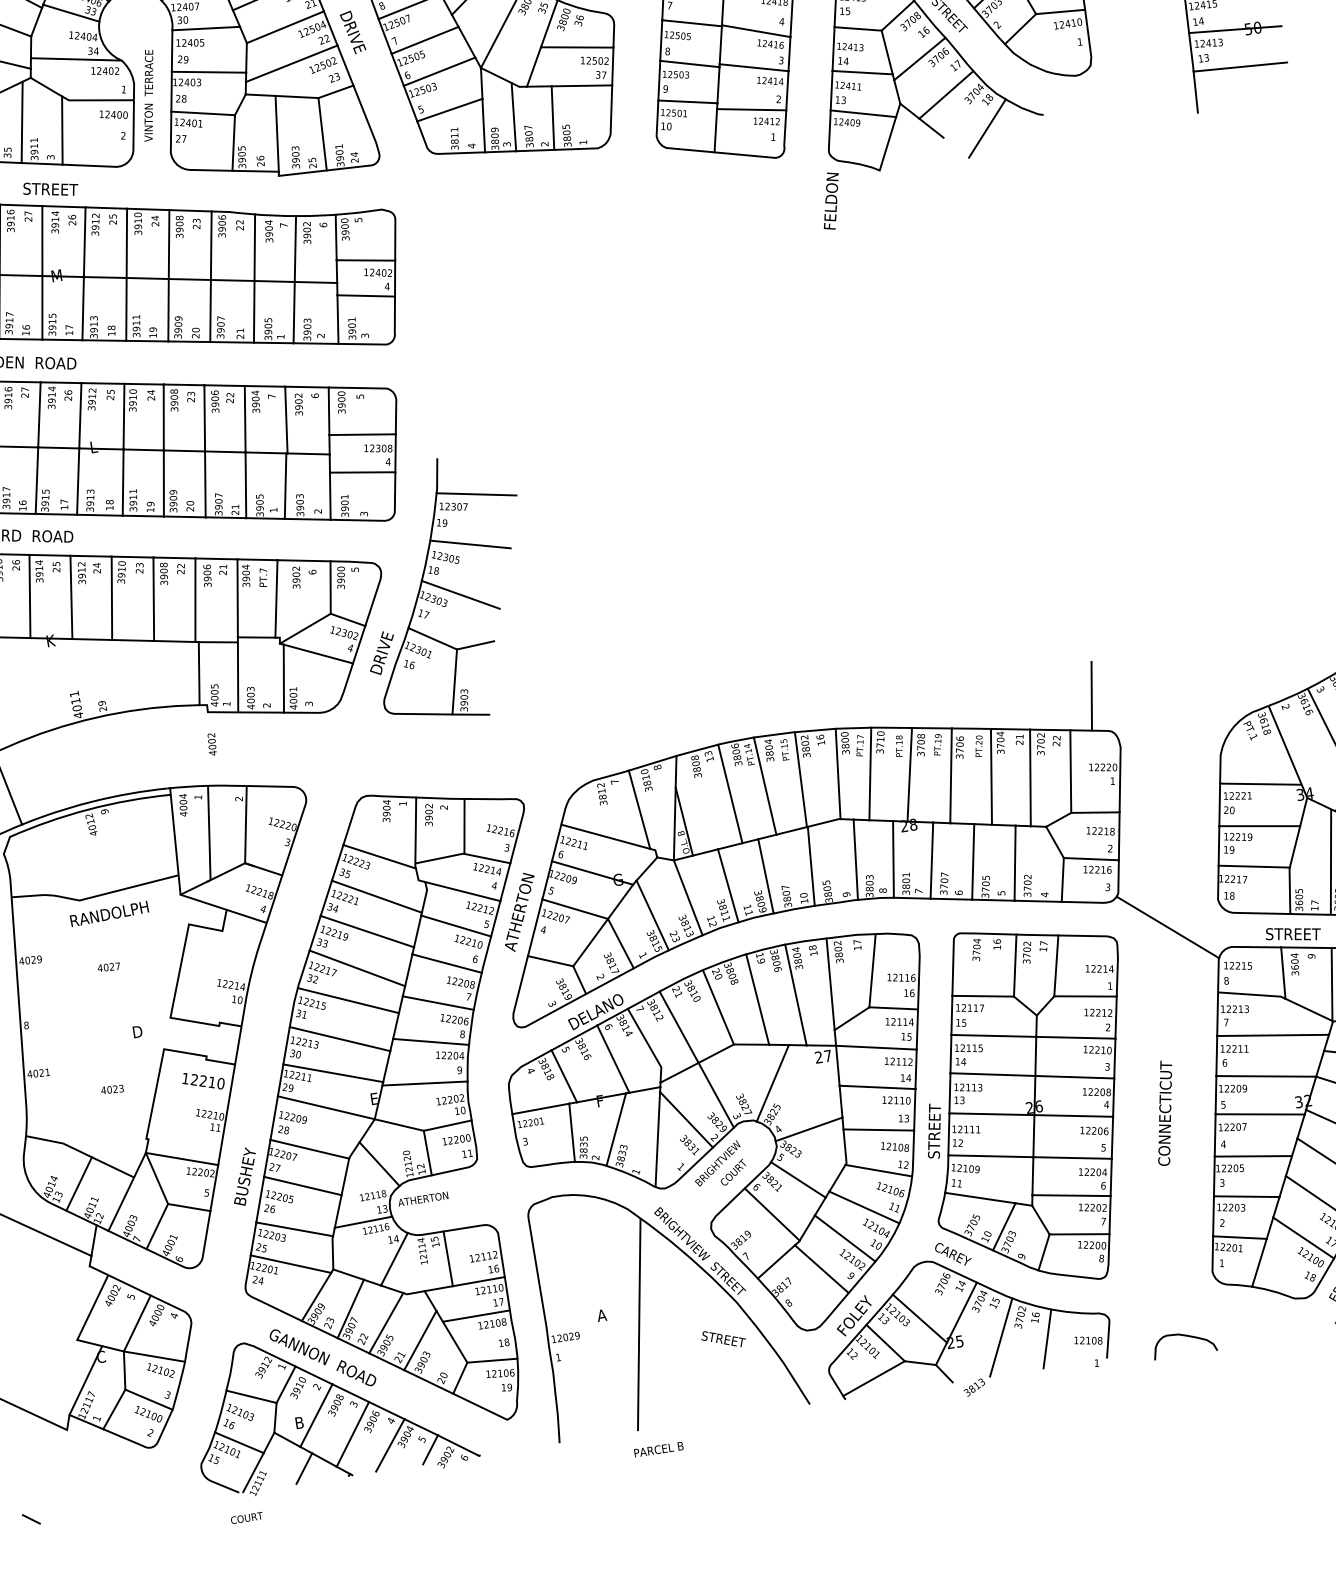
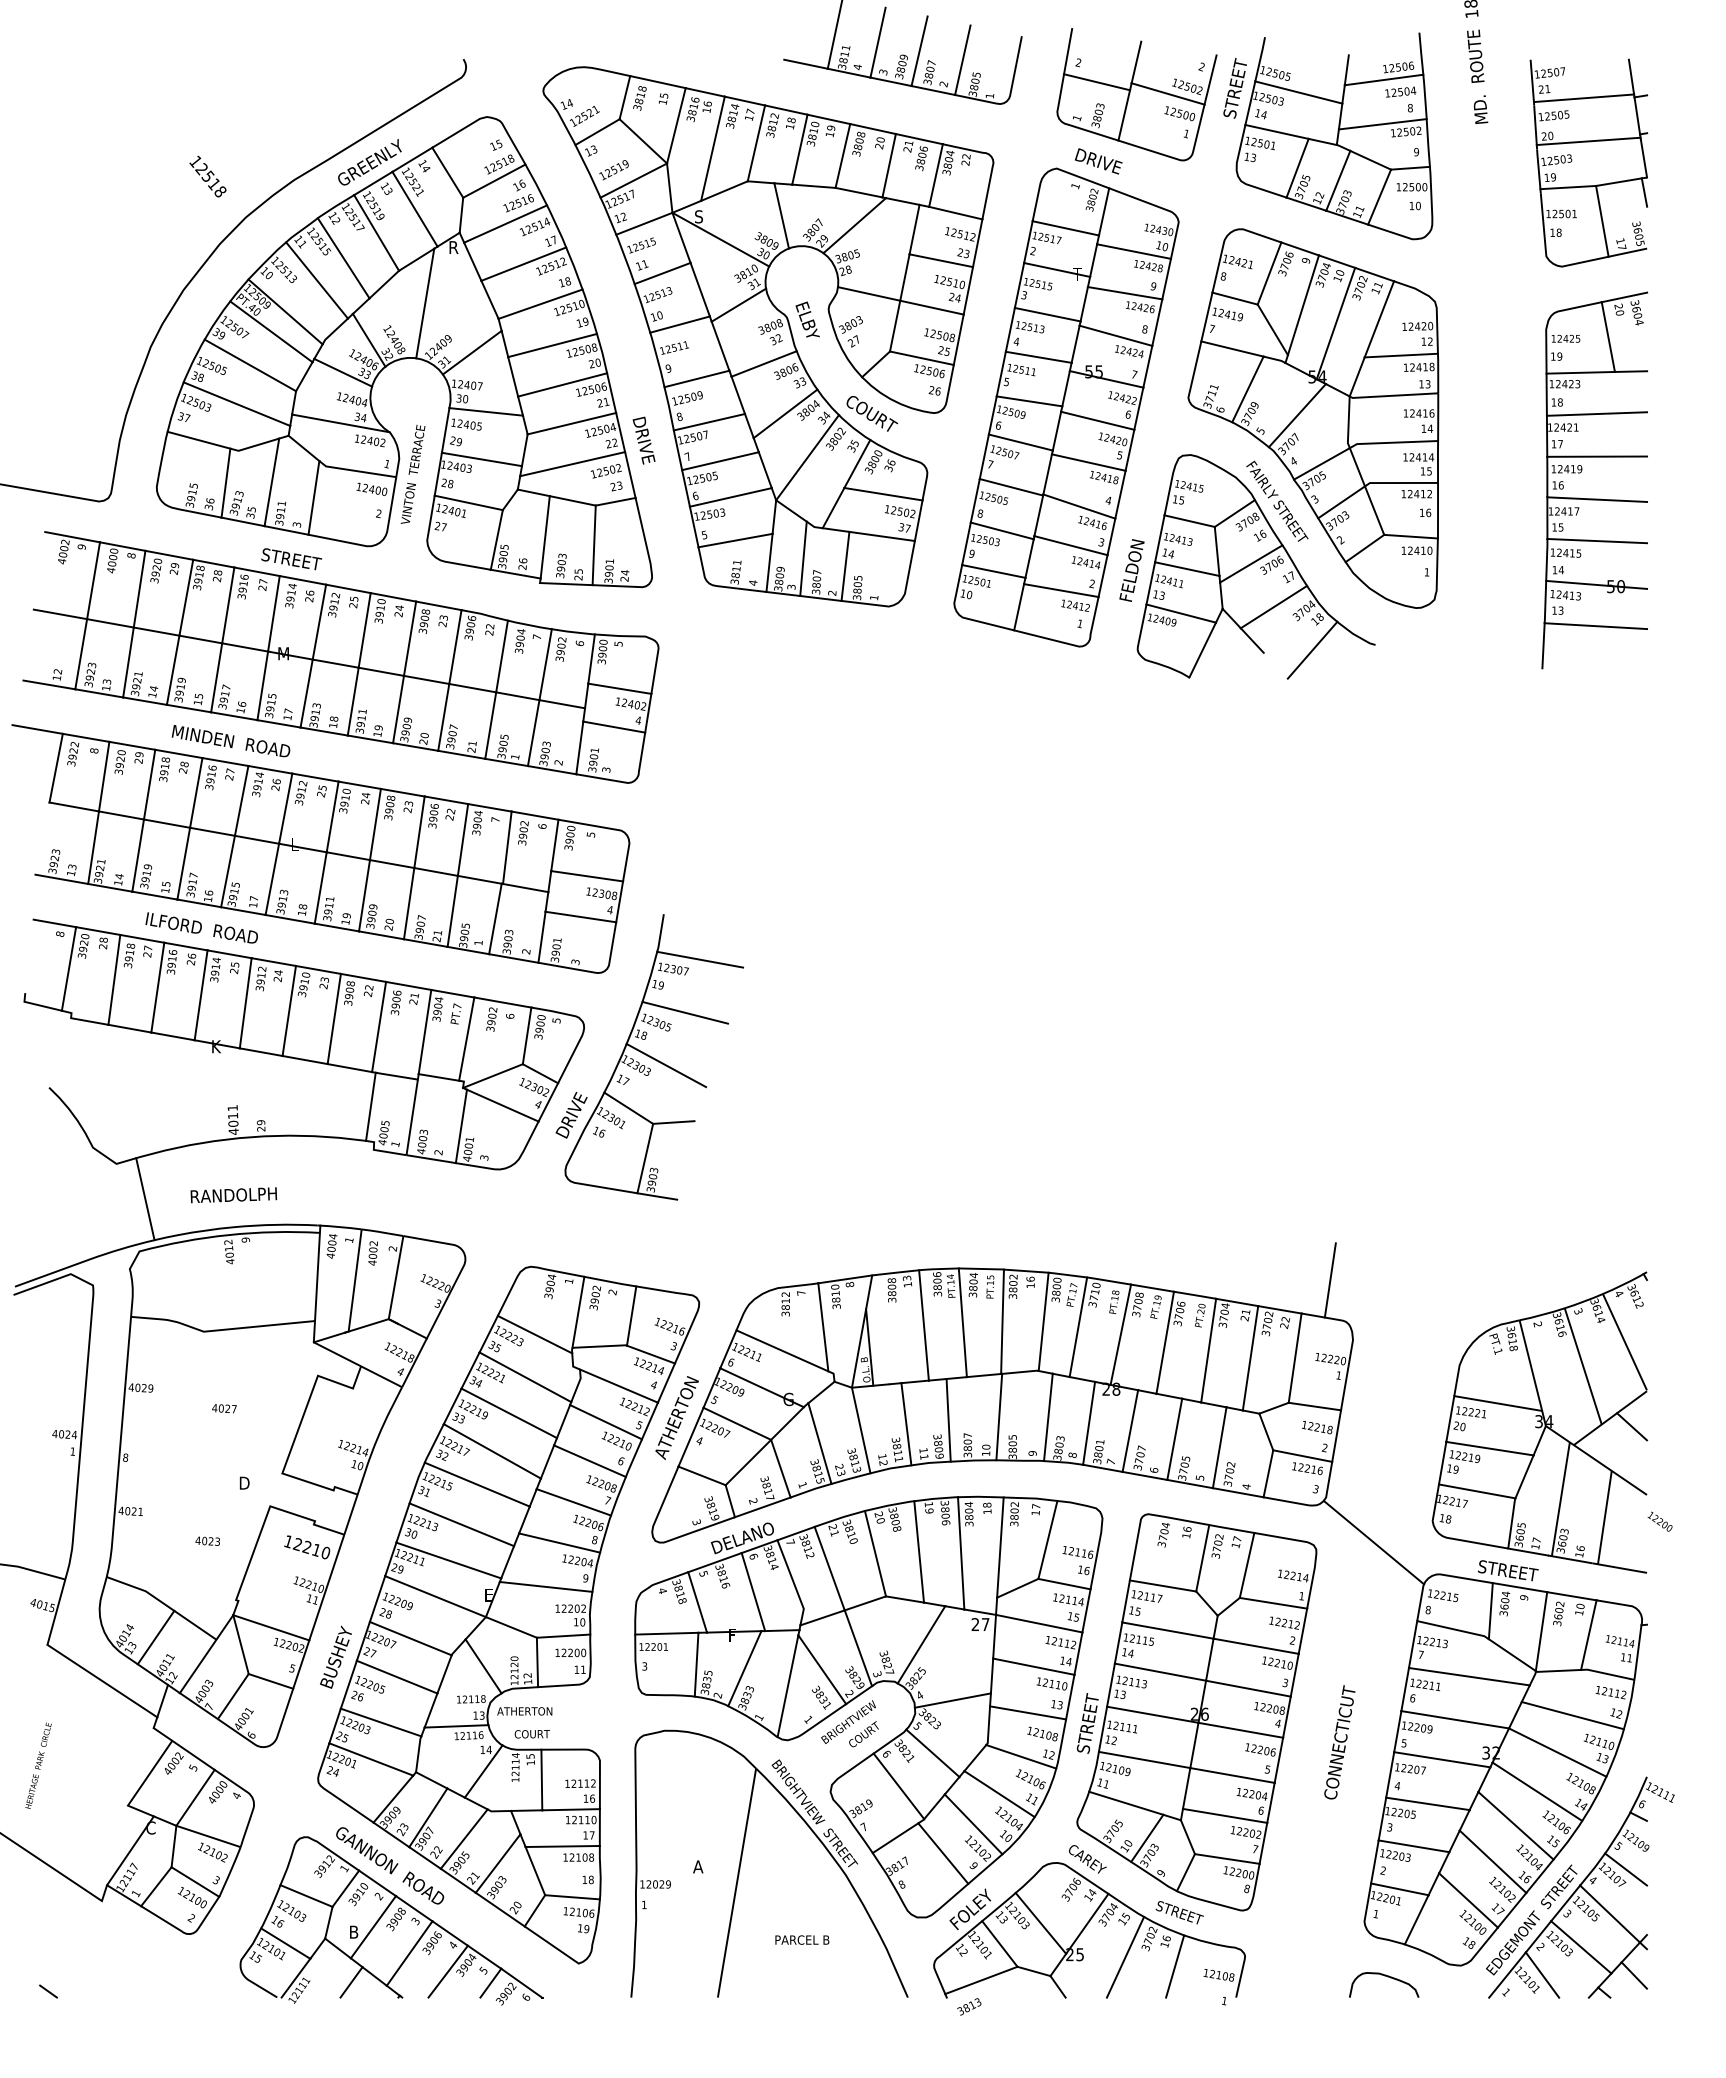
text: (830, 201) -> (1131, 570), moved
text: (211, 744) -> (372, 1253), moved
text: (109, 914) -> (233, 1195), moved
curve: (1186, 1336) -> (1387, 1977), moved
text: (723, 1339) -> (1179, 1912), moved
text: (974, 1387) -> (969, 2006), moved
text: (658, 1449) -> (802, 1939), moved
text: (246, 1518) -> (531, 1734), moved

